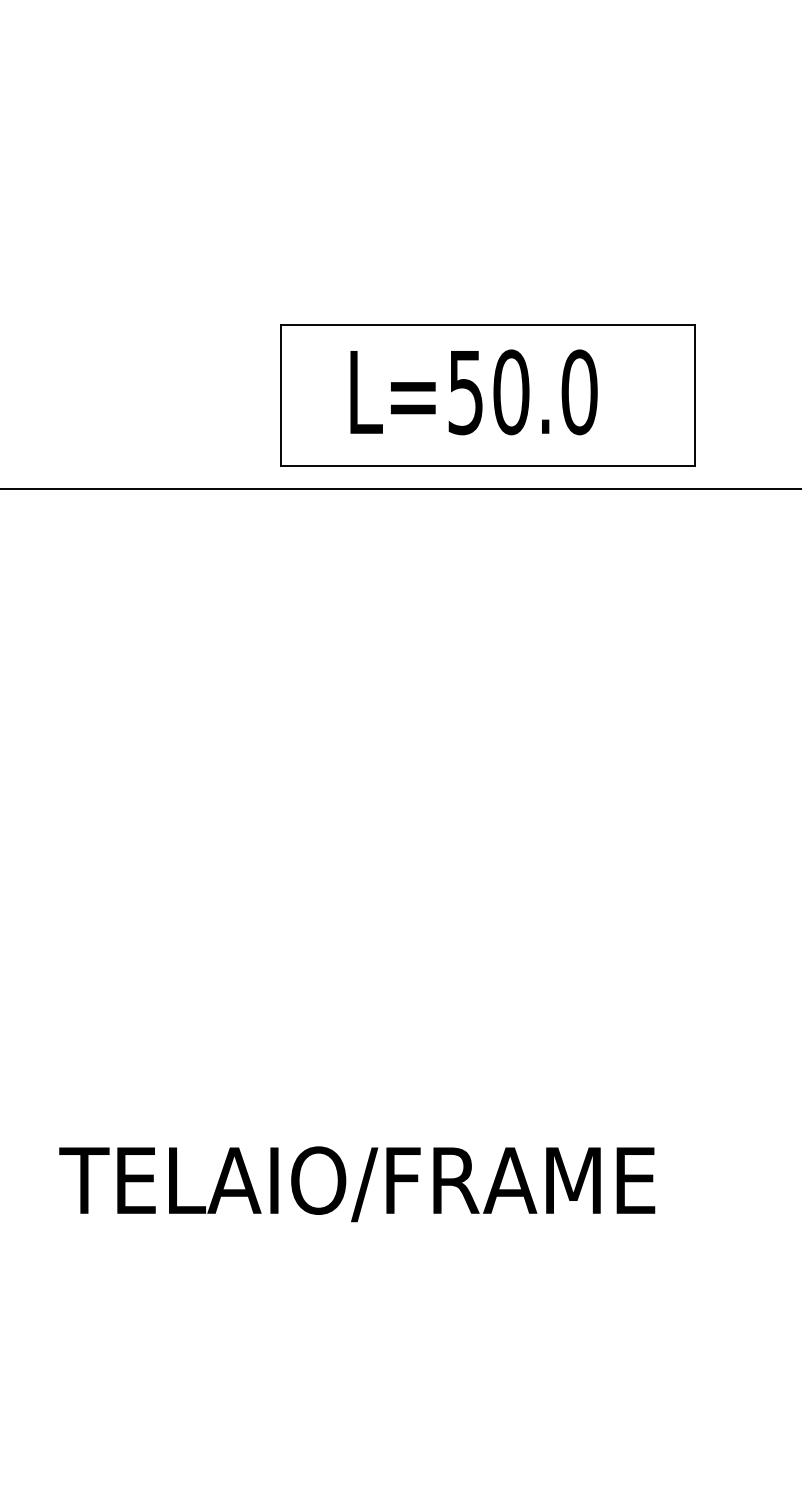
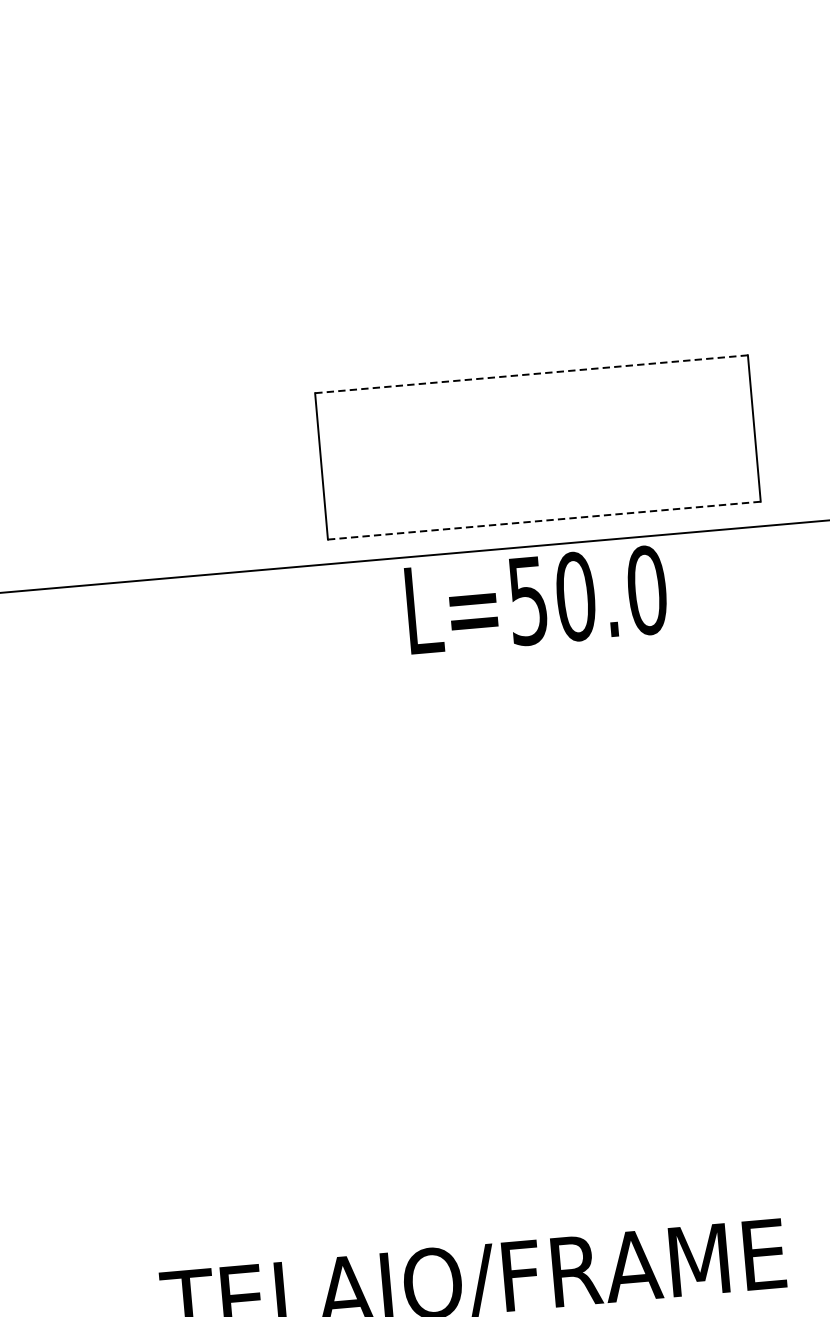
line: (487, 325) -> (531, 374), solid -> dashed
text: (473, 392) -> (536, 600), moved
line: (488, 465) -> (545, 520), solid -> dashed

